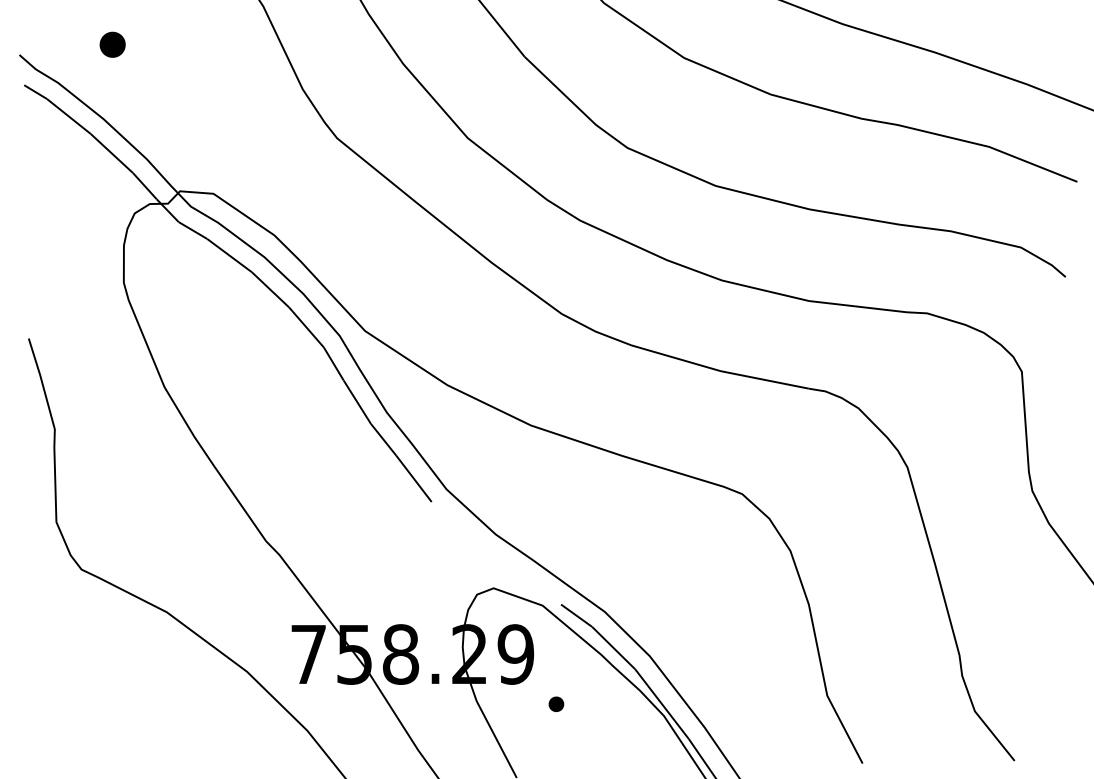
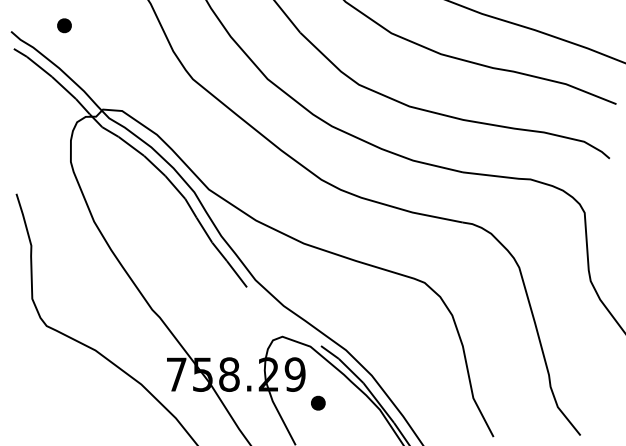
part: (556, 703) -> (318, 402), size x1.67

